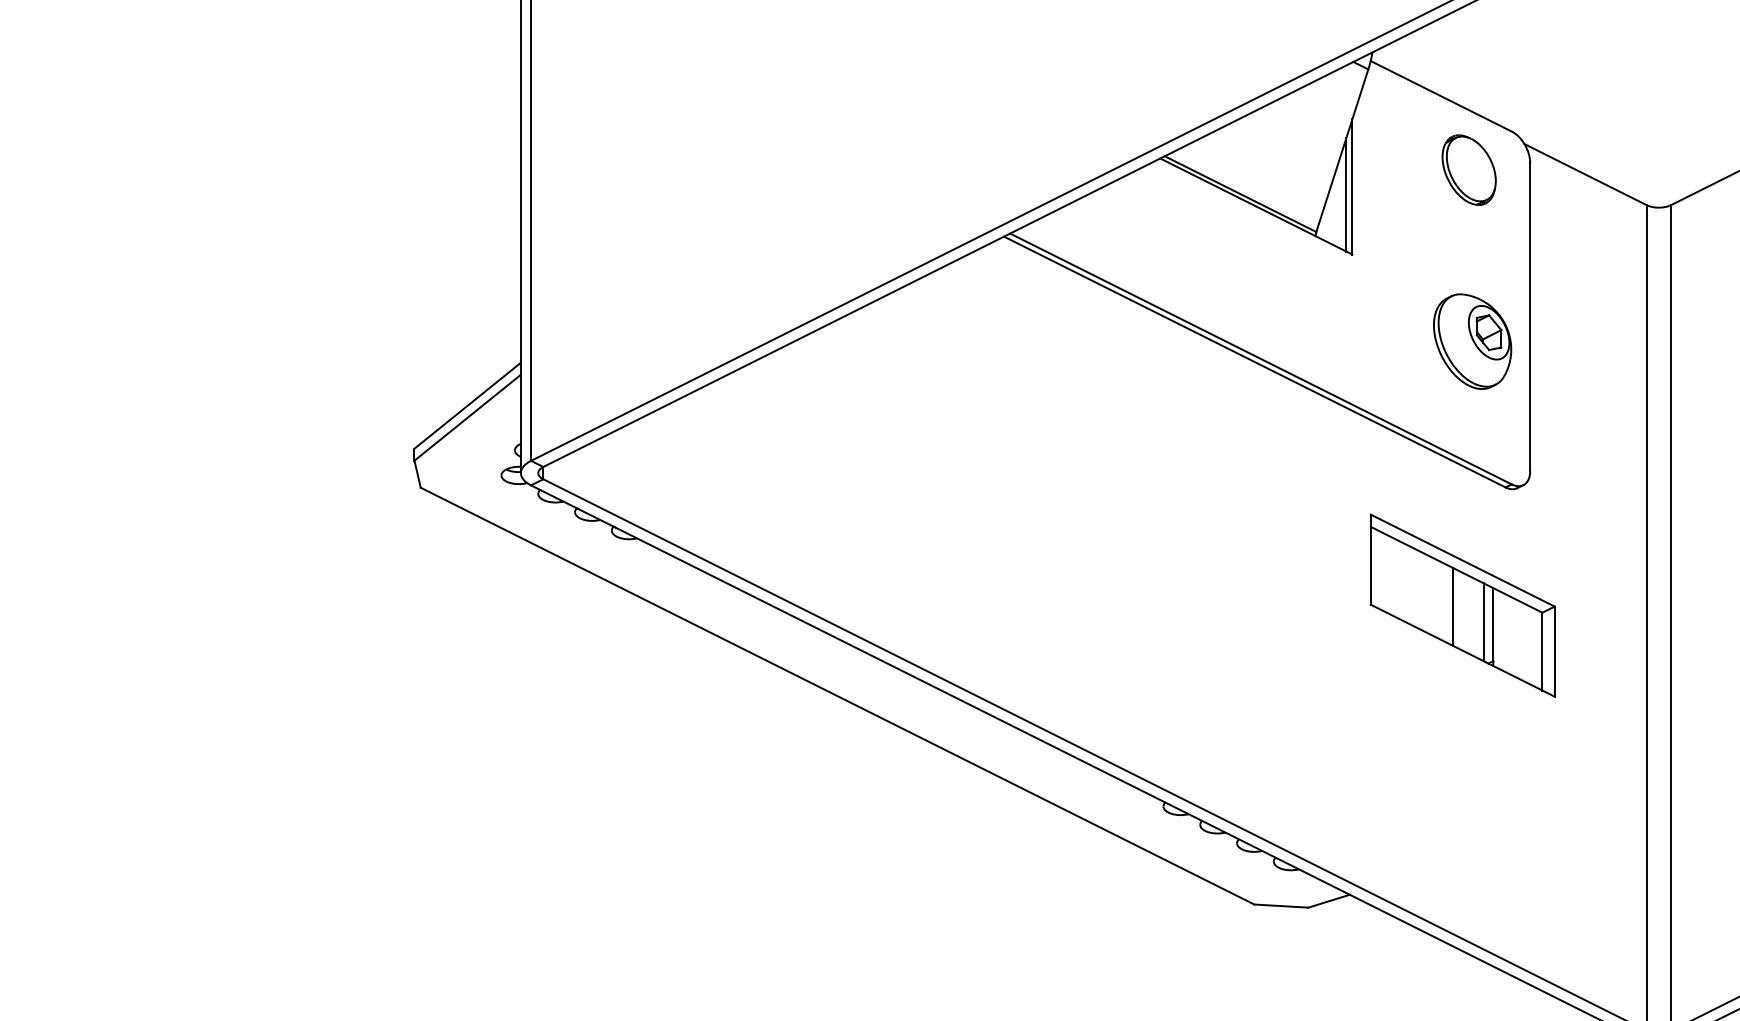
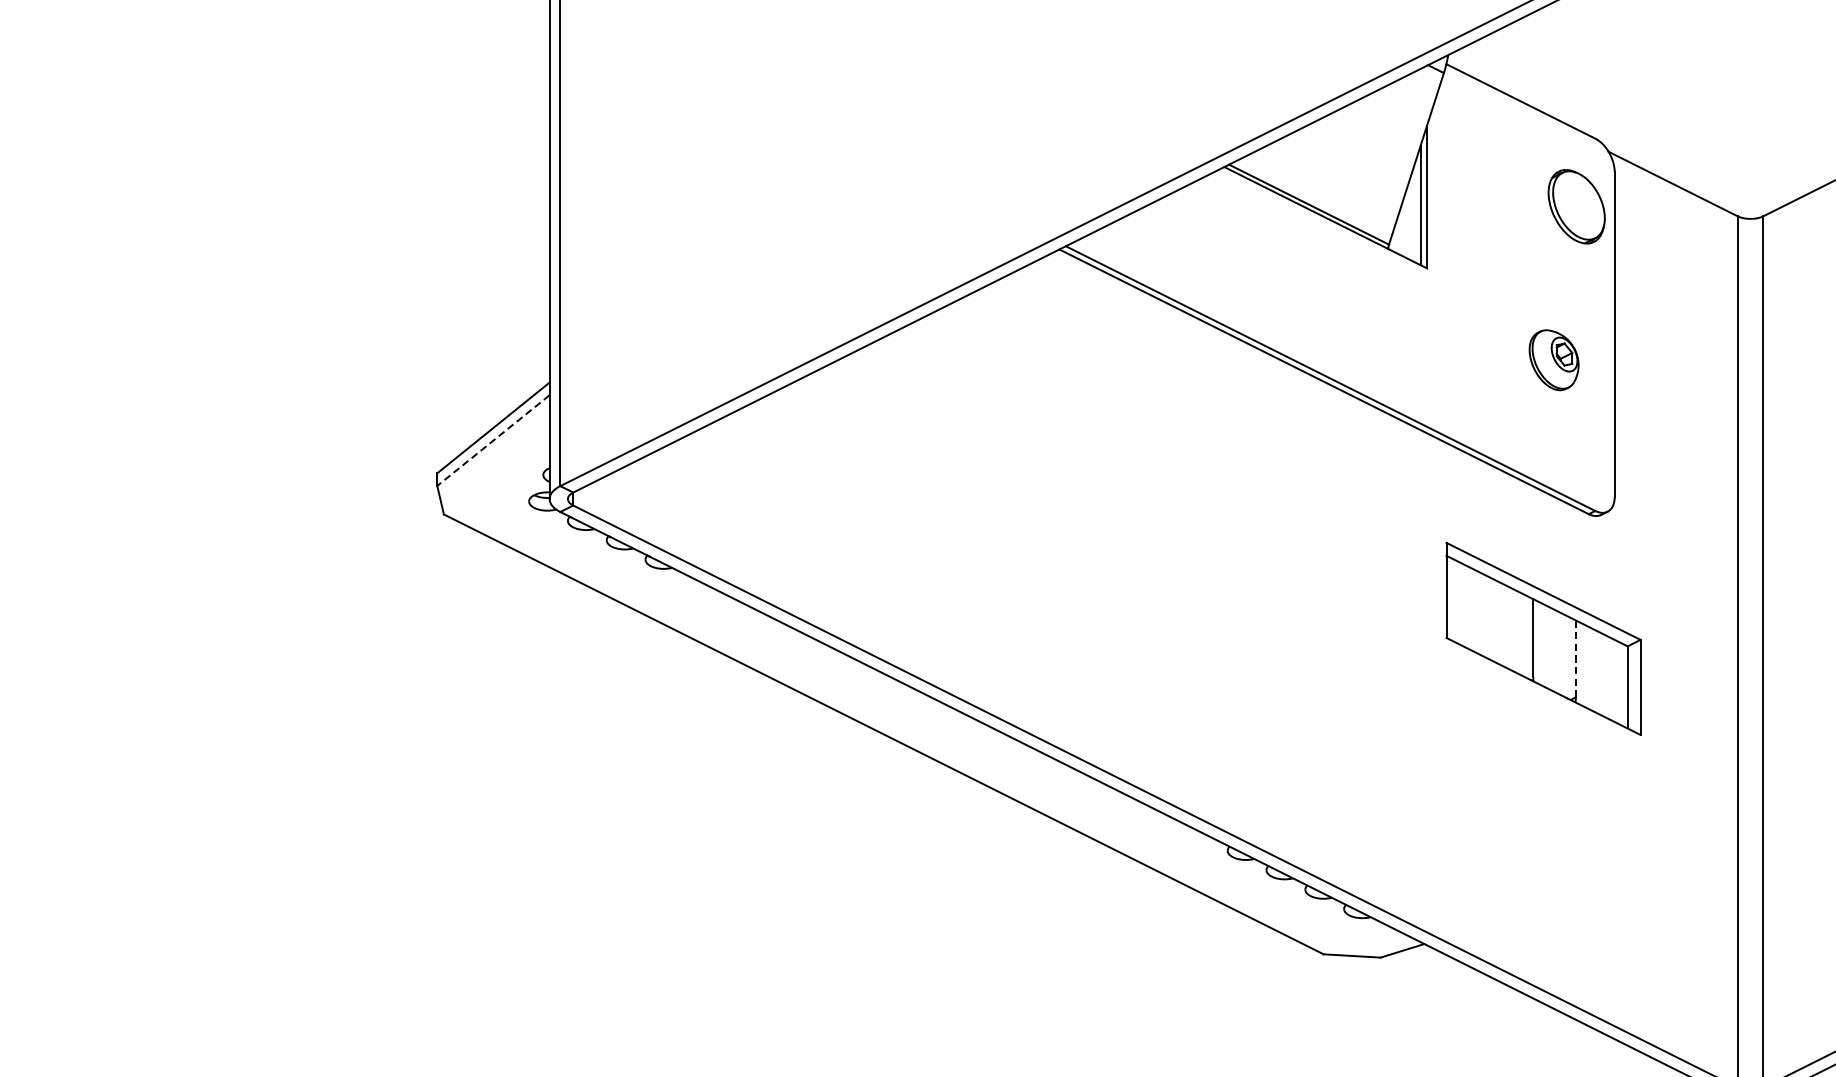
part: (1468, 169) -> (1575, 206), moved
part: (1472, 341) -> (1553, 360), size x0.6
line: (467, 418) -> (493, 441), solid -> dashed
line: (1483, 622) -> (1565, 656), removed
line: (1493, 625) -> (1575, 659), solid -> dashed

